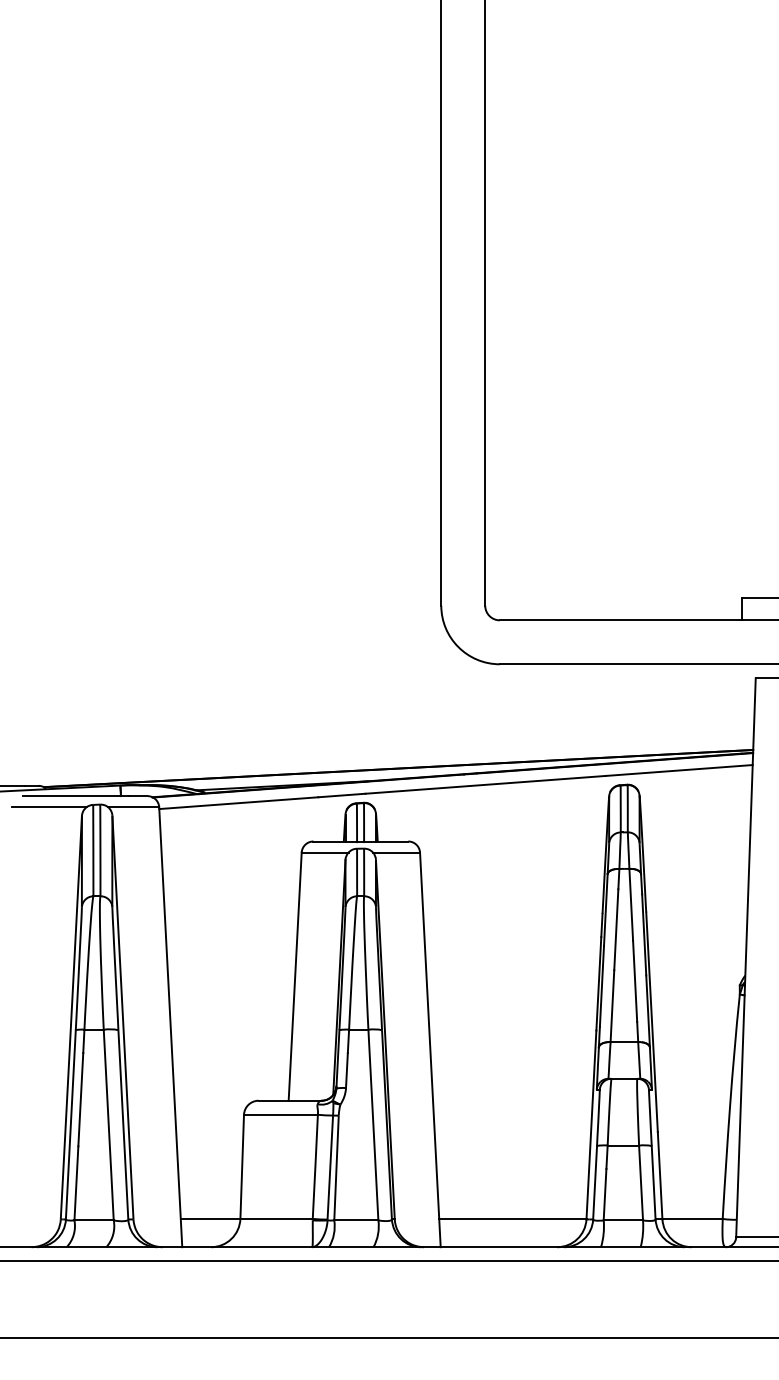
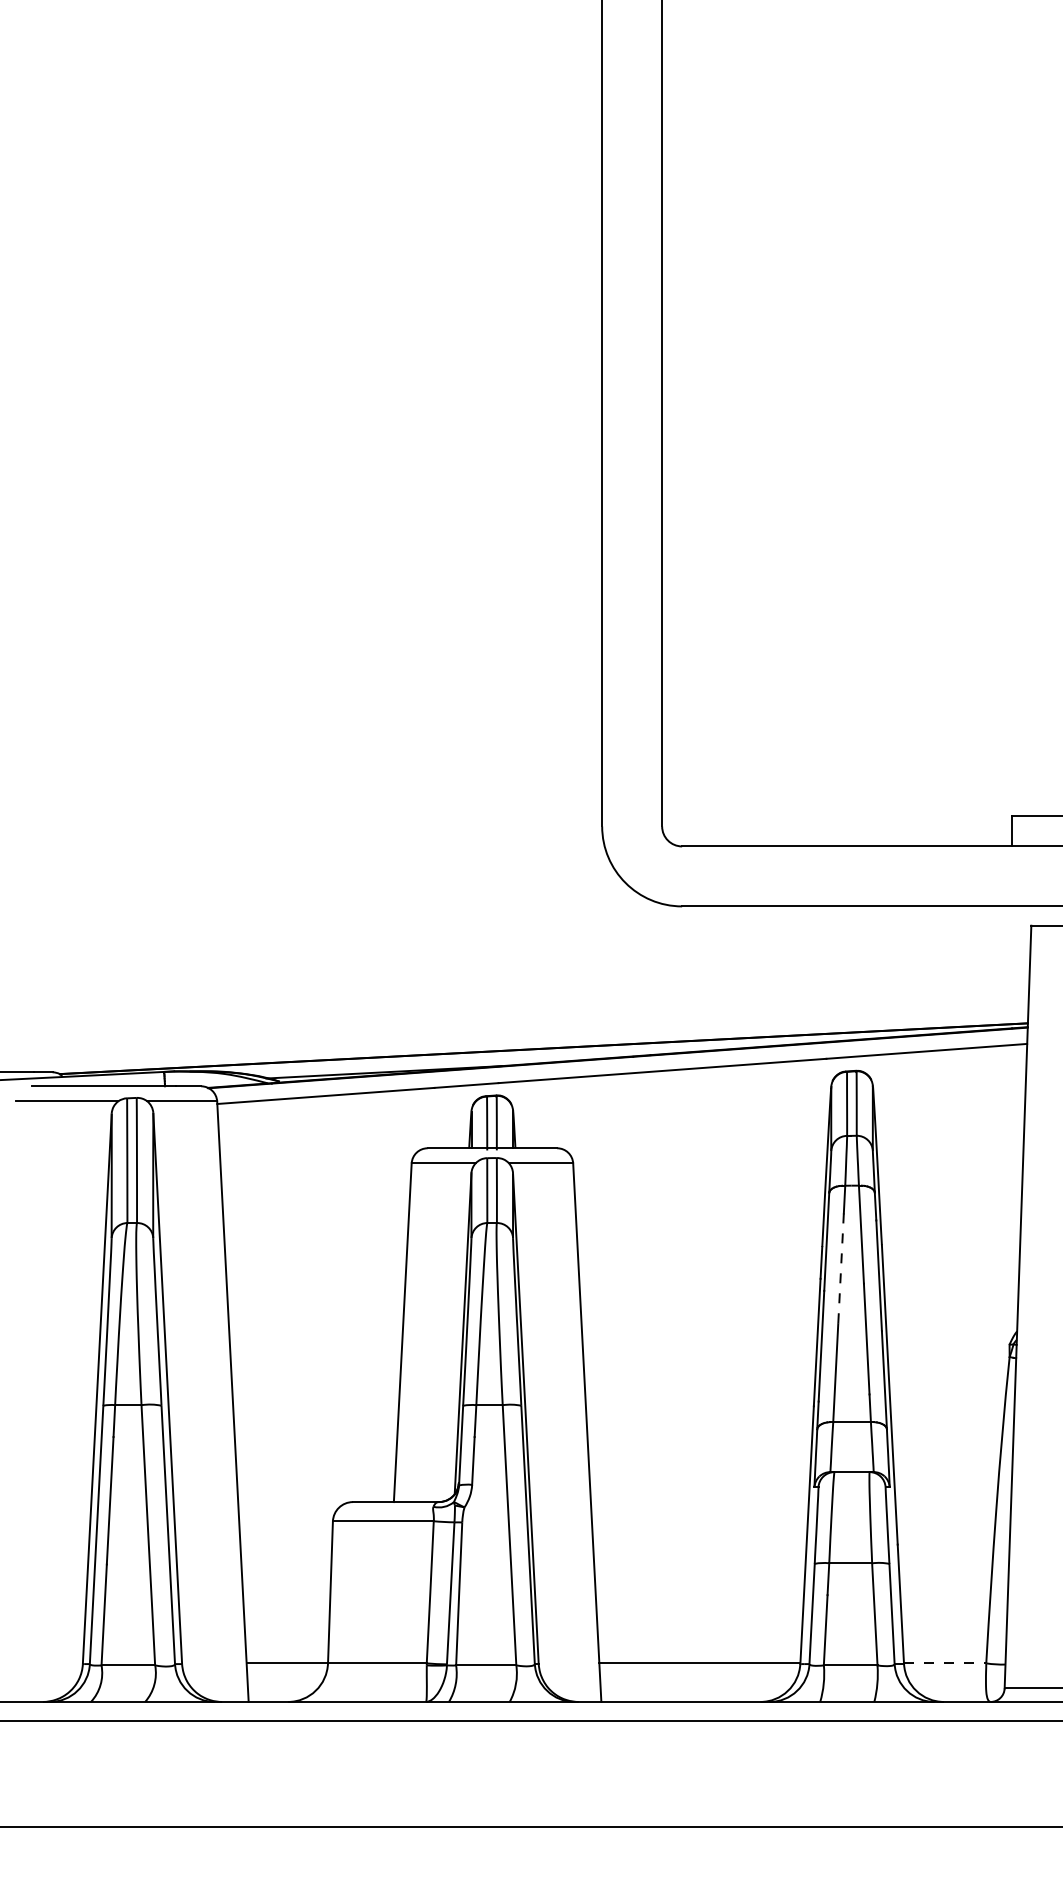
line: (616, 930) -> (841, 1269), solid -> dashed
line: (692, 1219) -> (945, 1663), solid -> dashed

